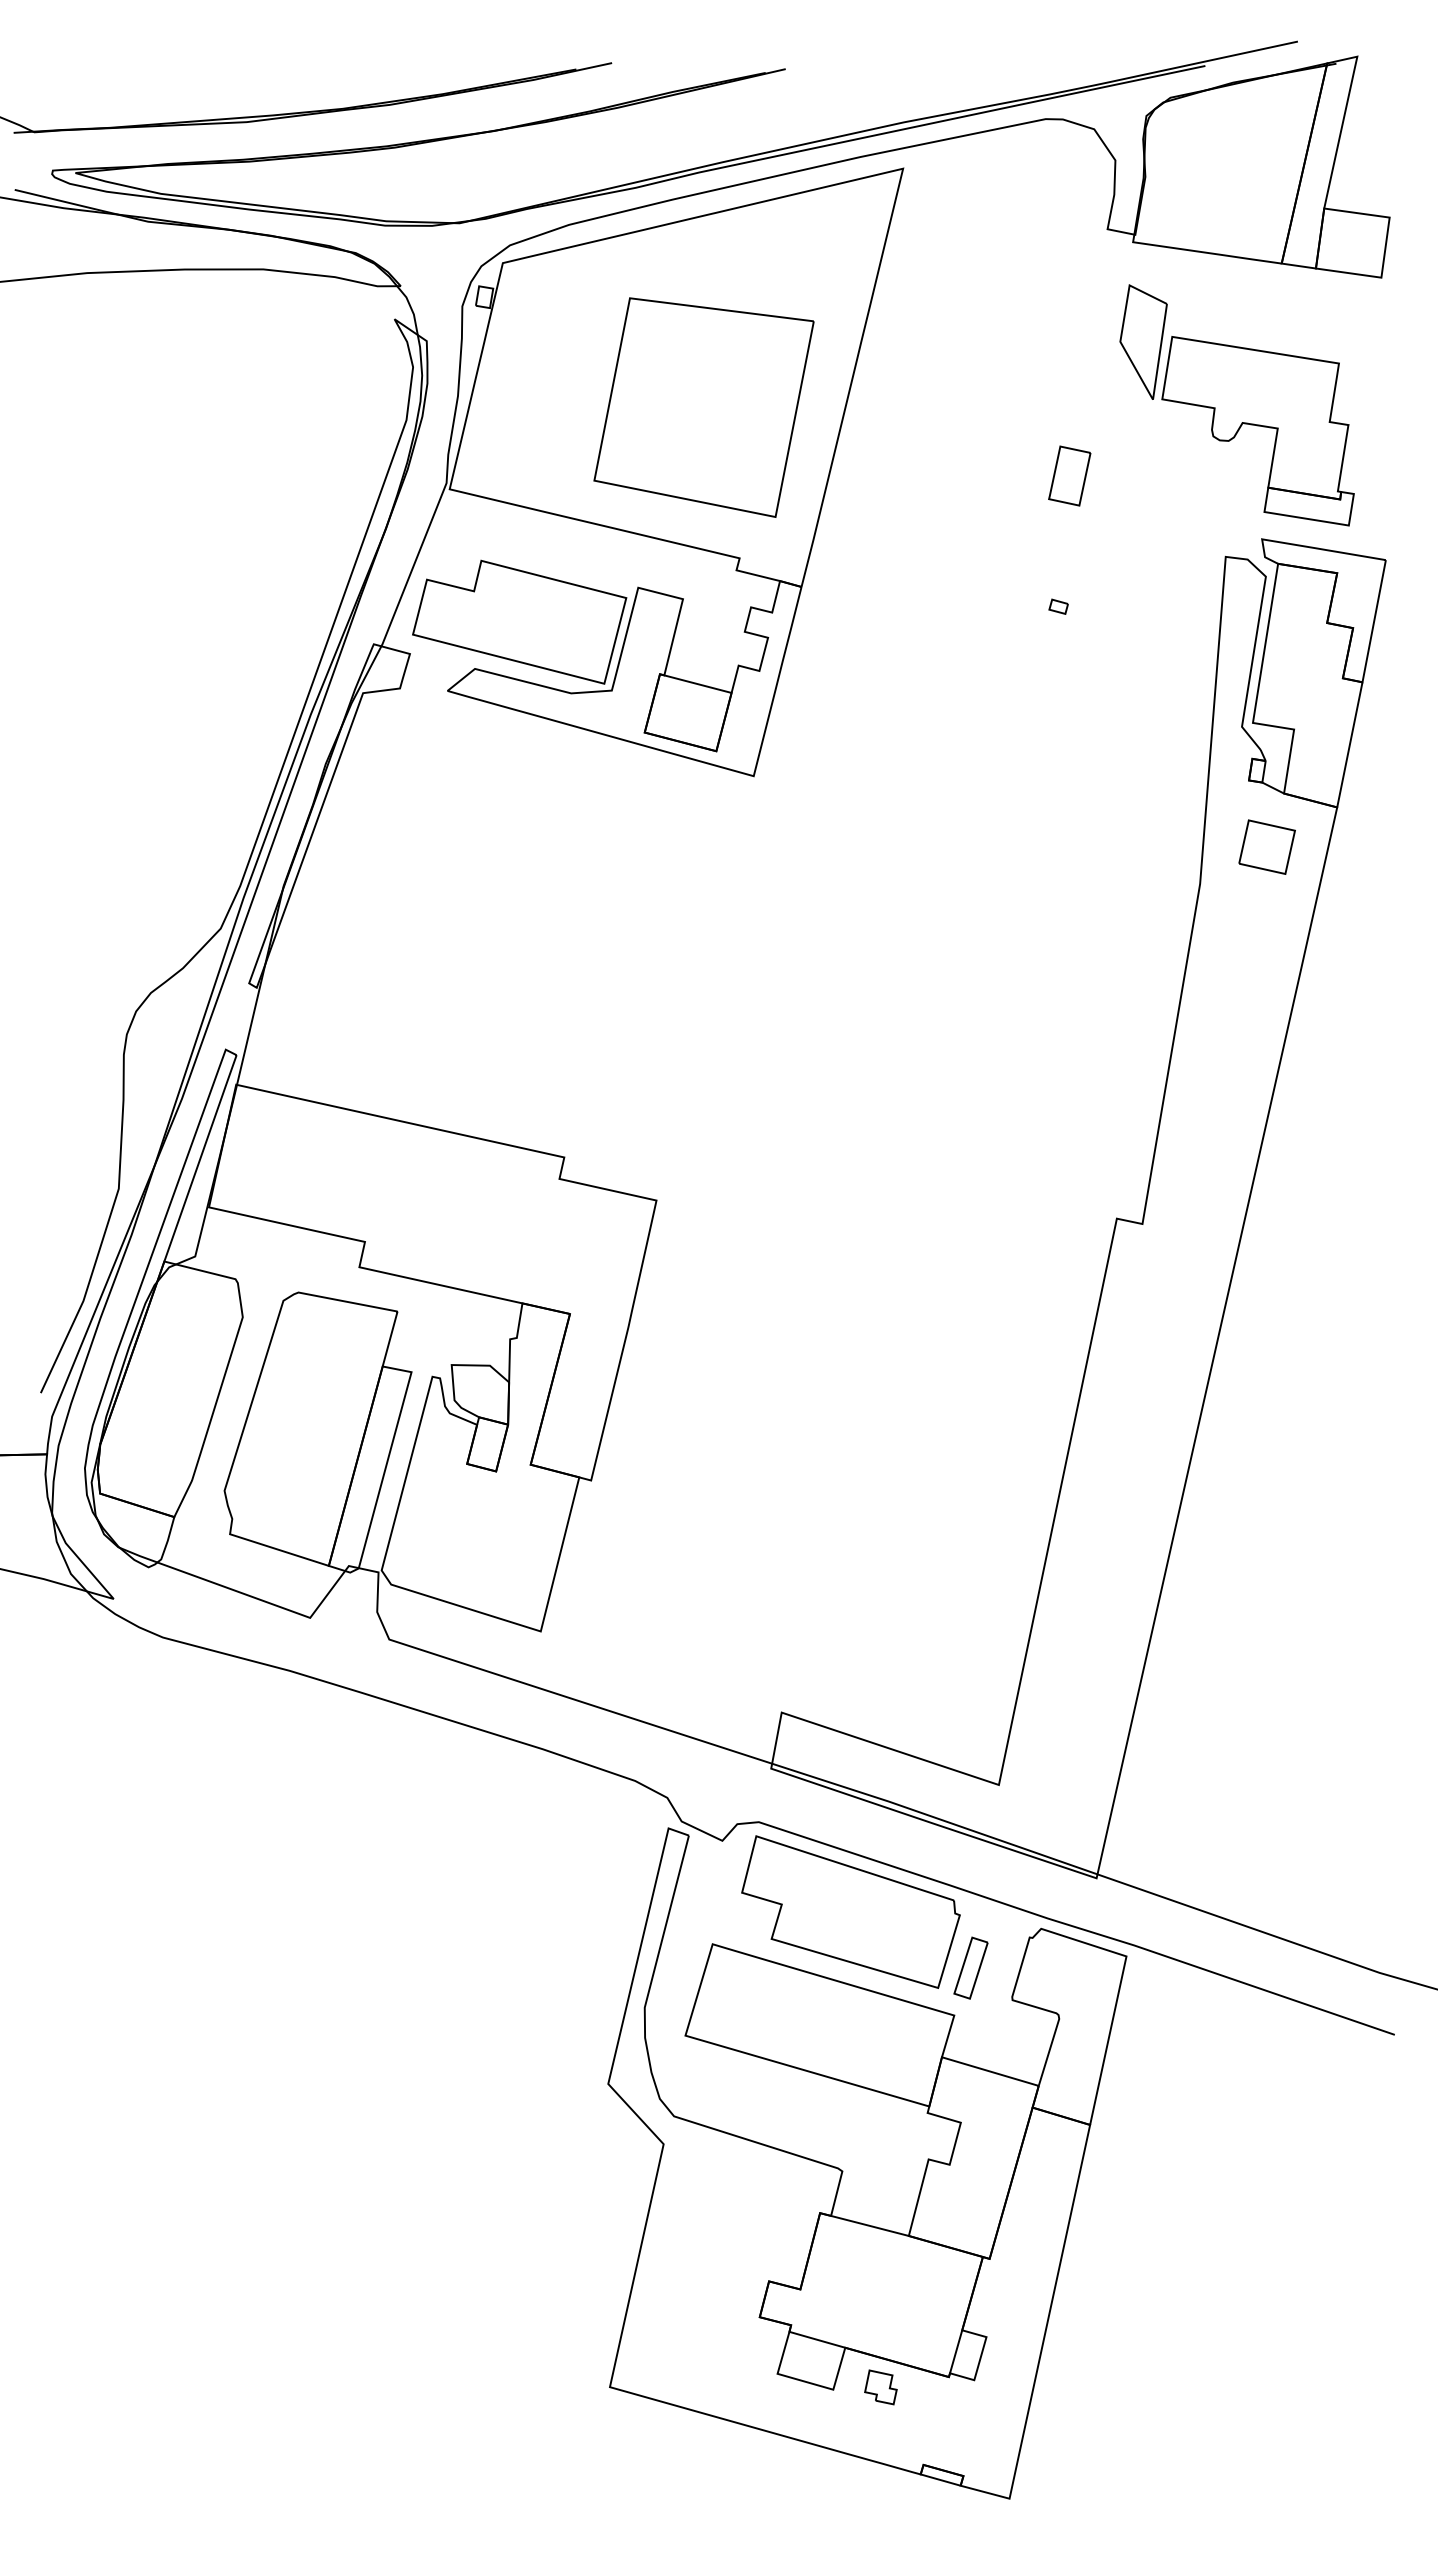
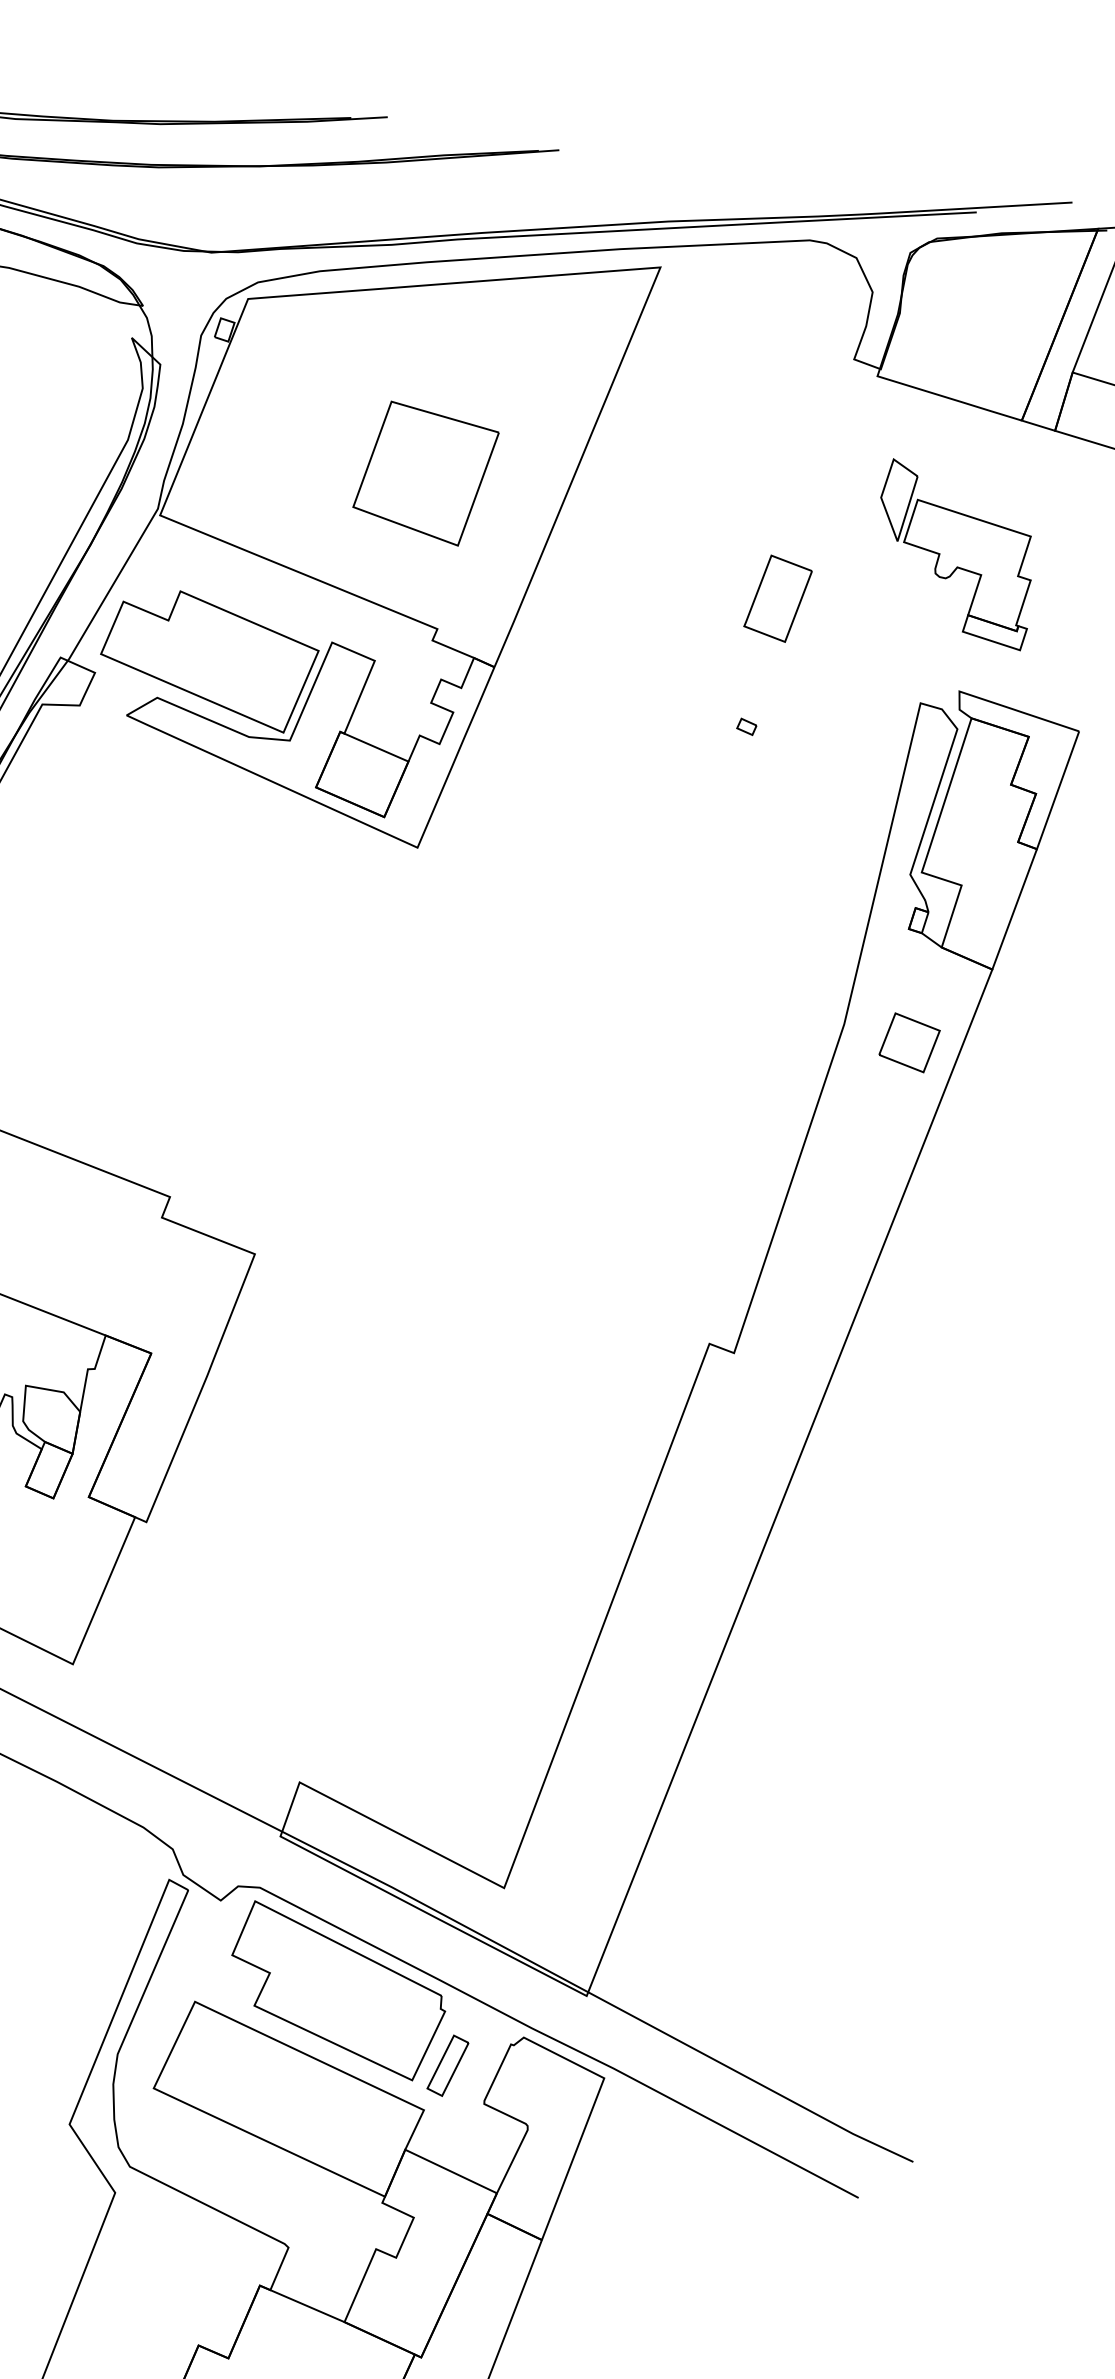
part: (1236, 405) -> (954, 554), size x0.7
part: (703, 407) -> (425, 473), size x0.6
part: (1069, 475) -> (778, 598), size x1.4
part: (1266, 846) -> (909, 1042), moved

